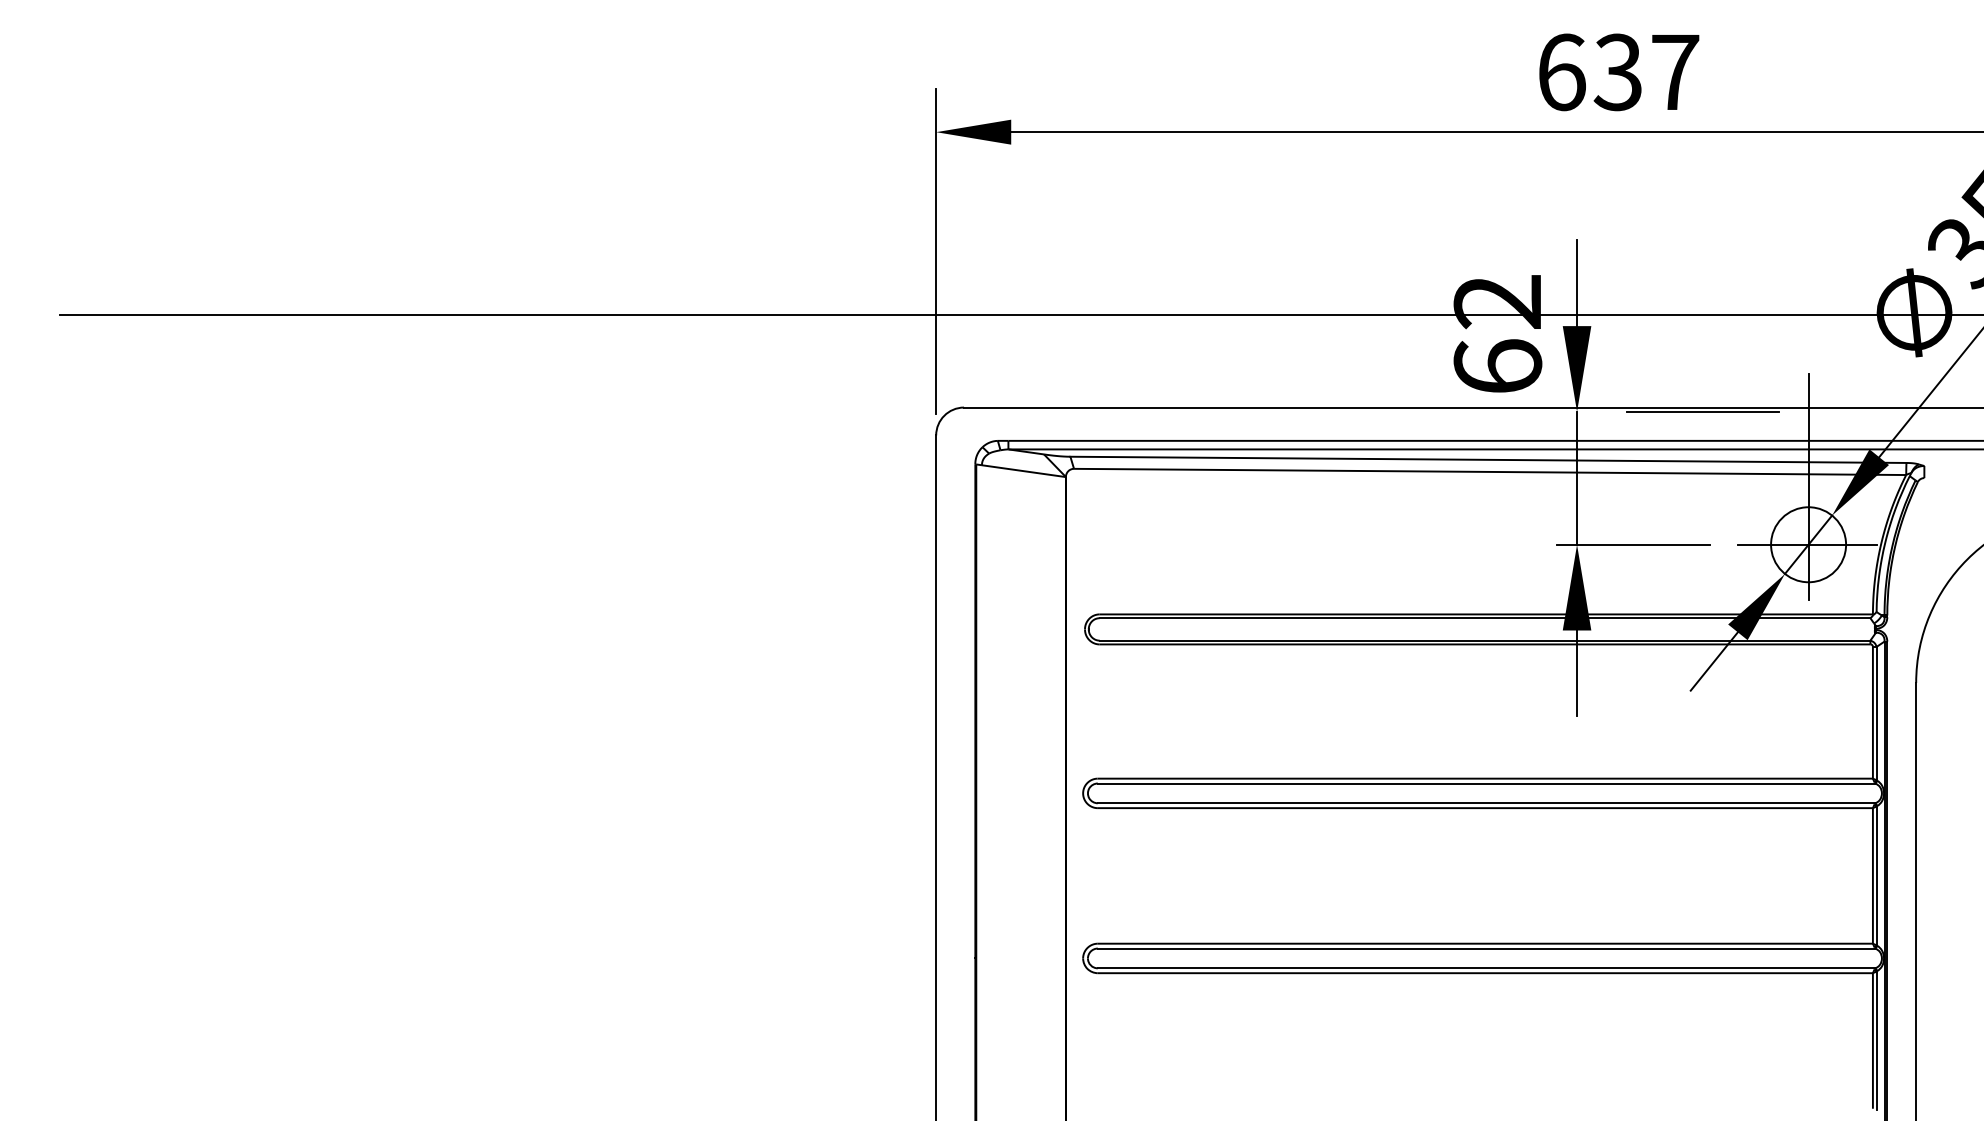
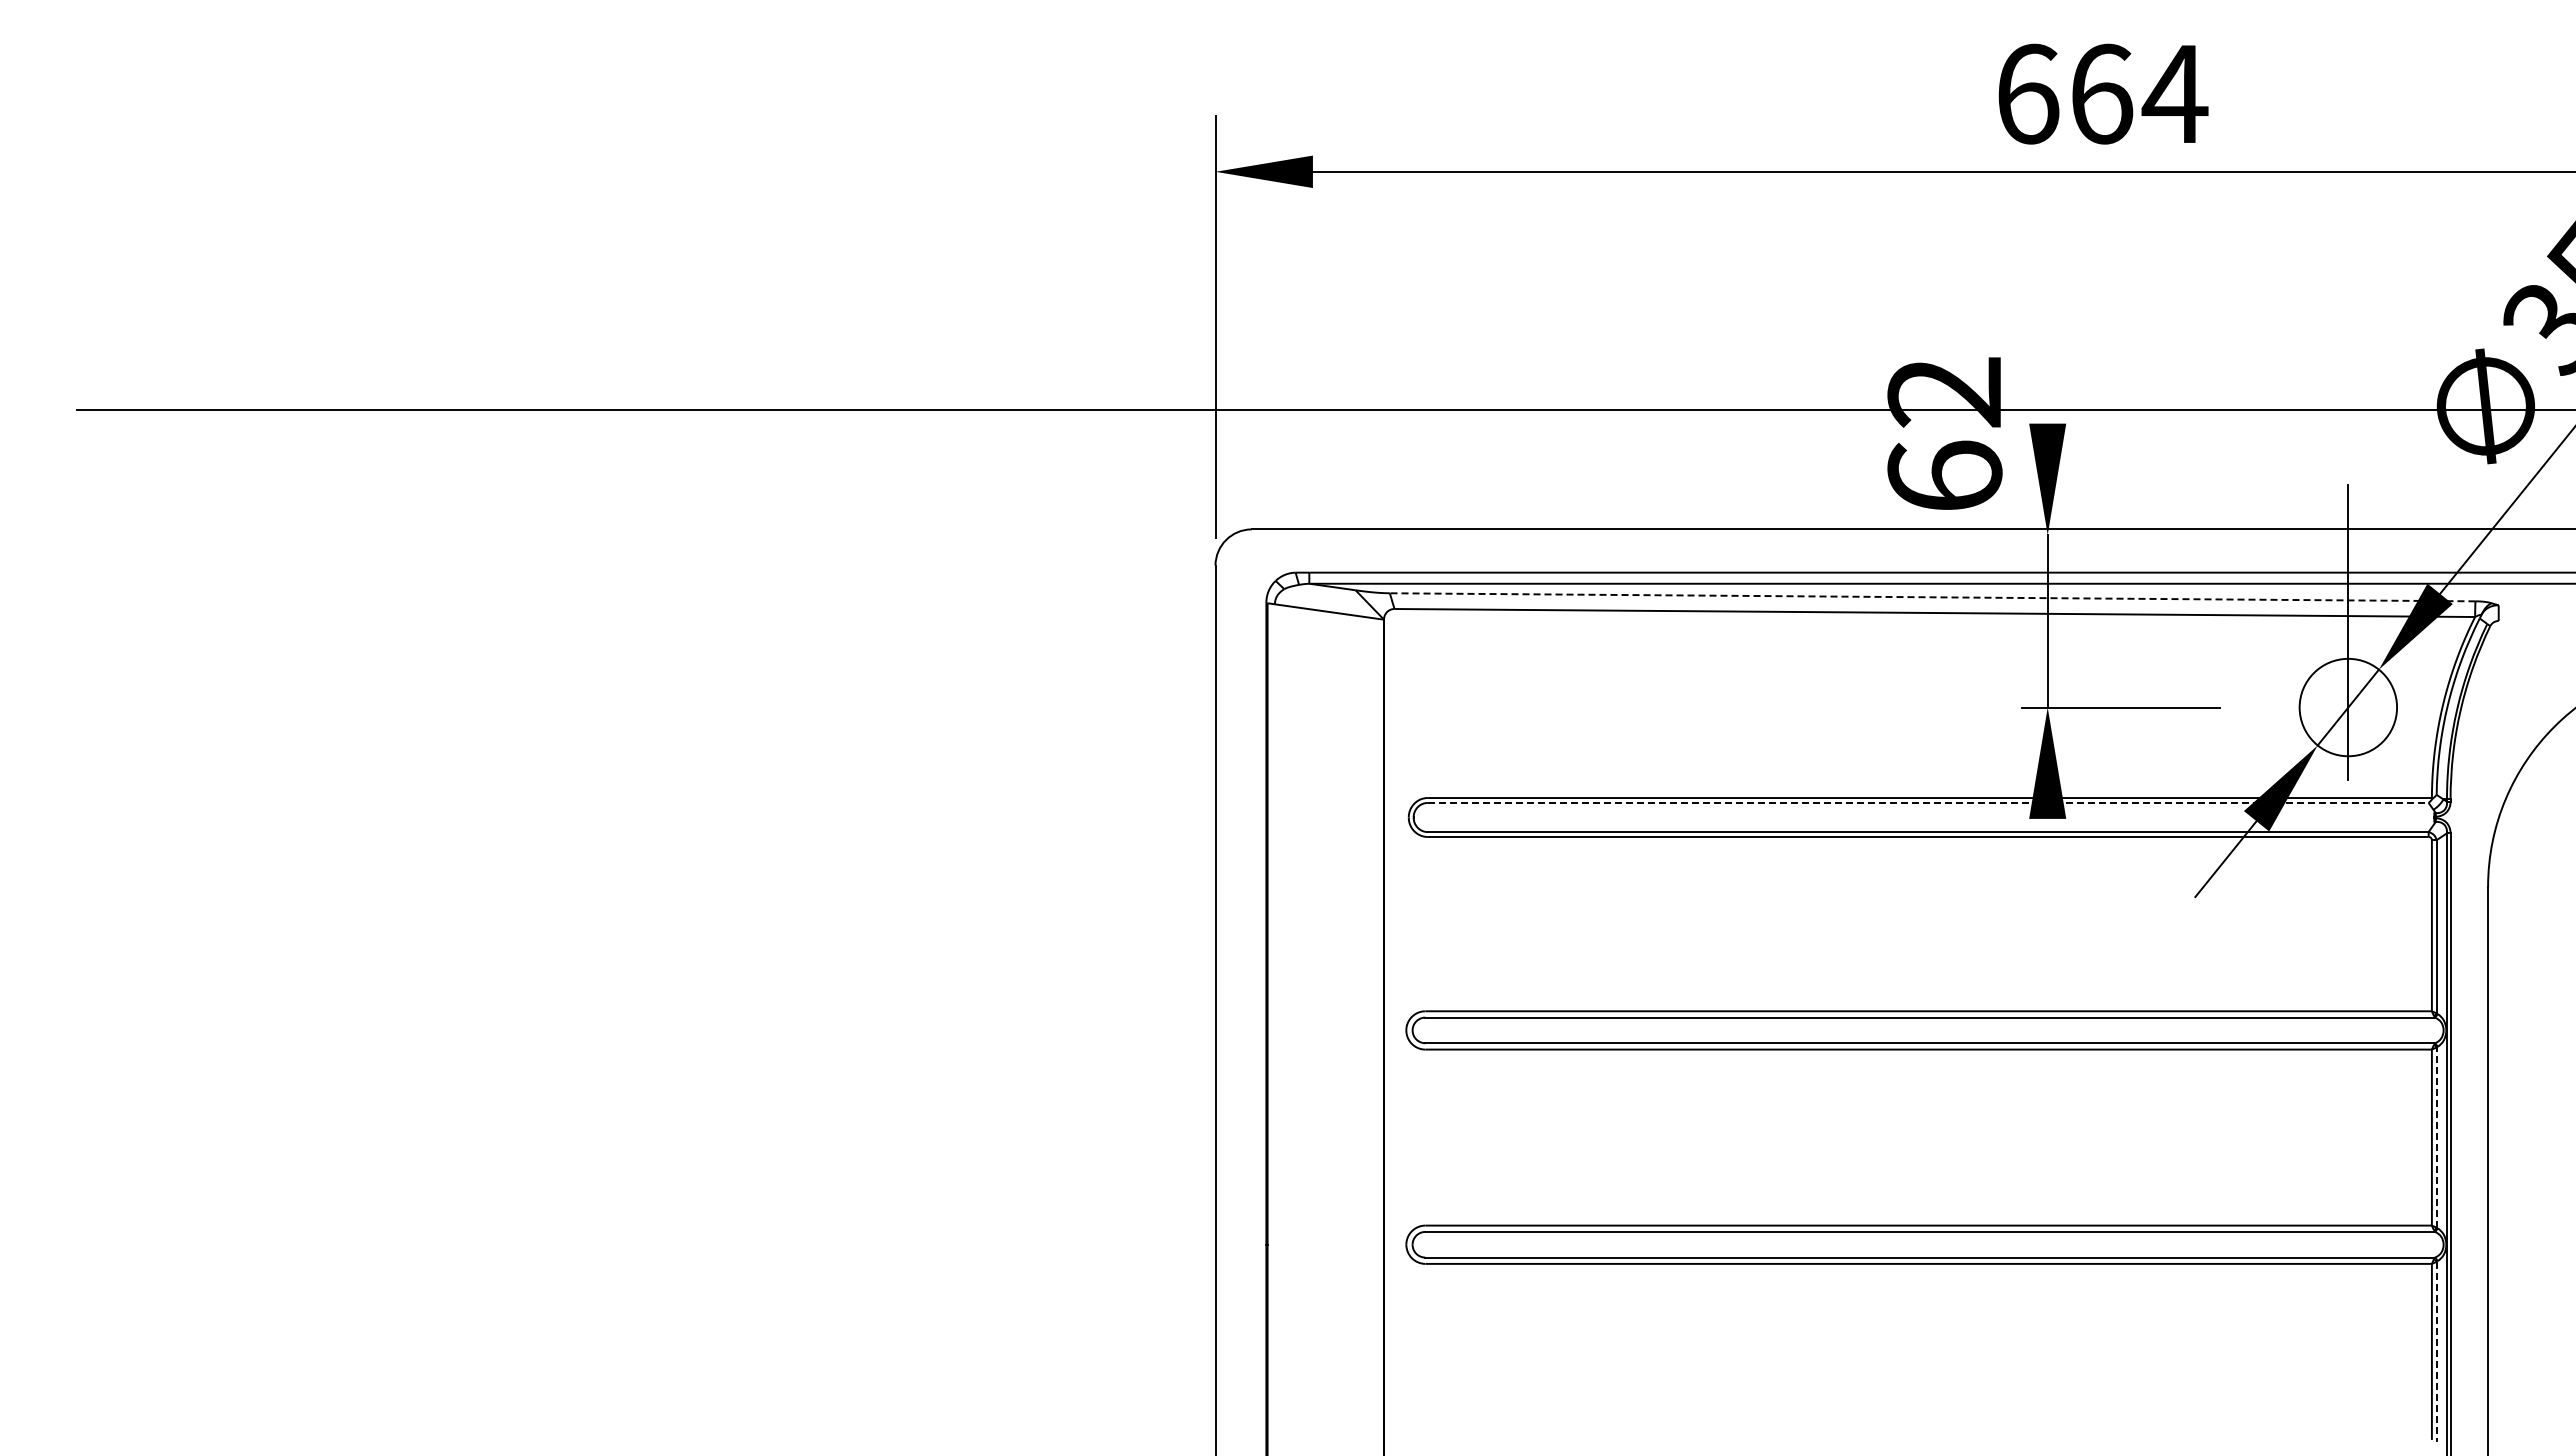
text: (1646, 71) -> (2138, 93), 637 -> 664
line: (1576, 282) -> (2047, 367), removed
line: (1702, 411) -> (2210, 534), removed
line: (1488, 460) -> (1932, 597), solid -> dashed
line: (1807, 544) -> (2346, 707), removed
line: (1485, 617) -> (1928, 802), solid -> dashed
line: (1576, 673) -> (2047, 874), removed
line: (1876, 875) -> (2436, 1137), solid -> dashed
line: (1876, 1041) -> (2436, 1352), solid -> dashed

